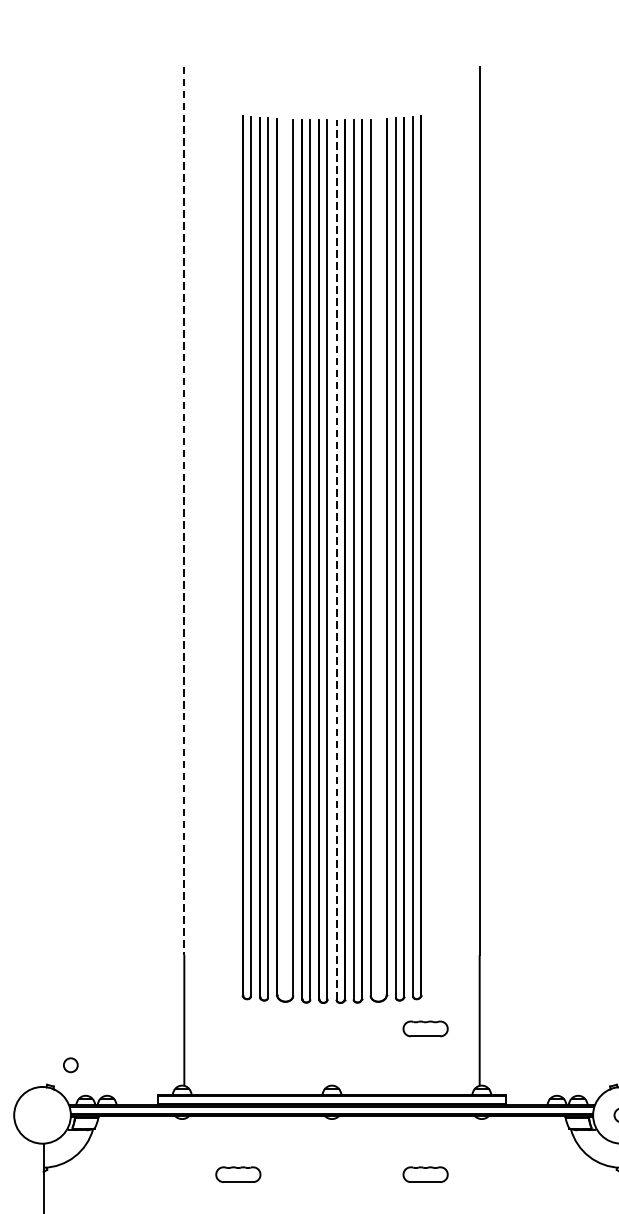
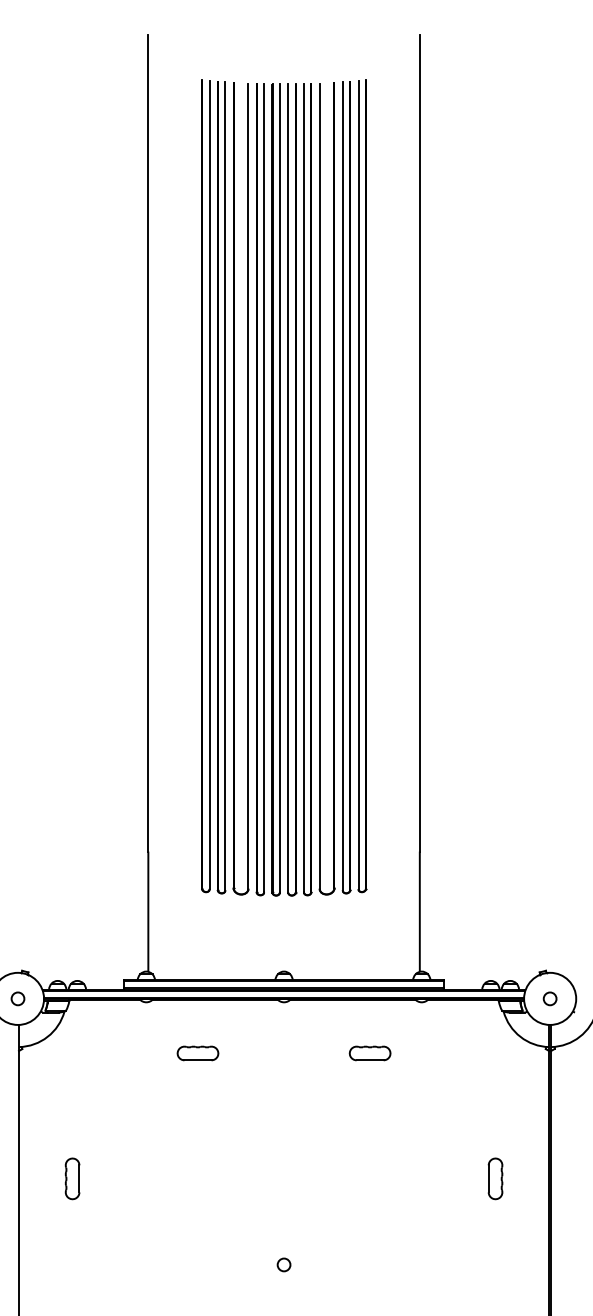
line: (184, 511) -> (148, 443), dashed -> solid
line: (336, 558) -> (288, 487), dashed -> solid
part: (424, 1028) -> (369, 919), removed
circle: (70, 1064) -> (17, 998), moved

